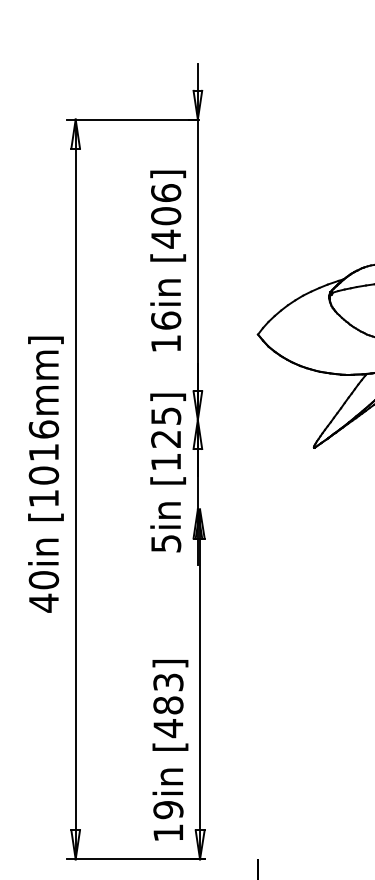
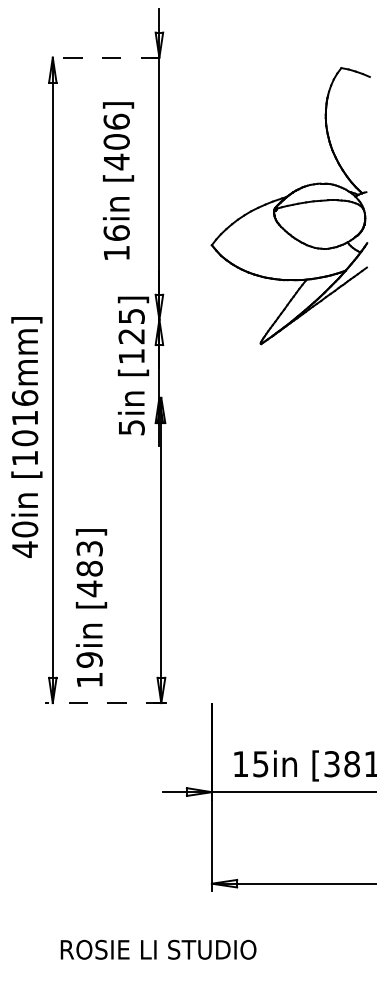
line: (132, 119) -> (102, 57), solid -> dashed
text: (168, 260) -> (118, 180), moved
text: (45, 474) -> (26, 437), moved
text: (170, 749) -> (91, 607), moved
line: (134, 859) -> (104, 703), solid -> dashed

